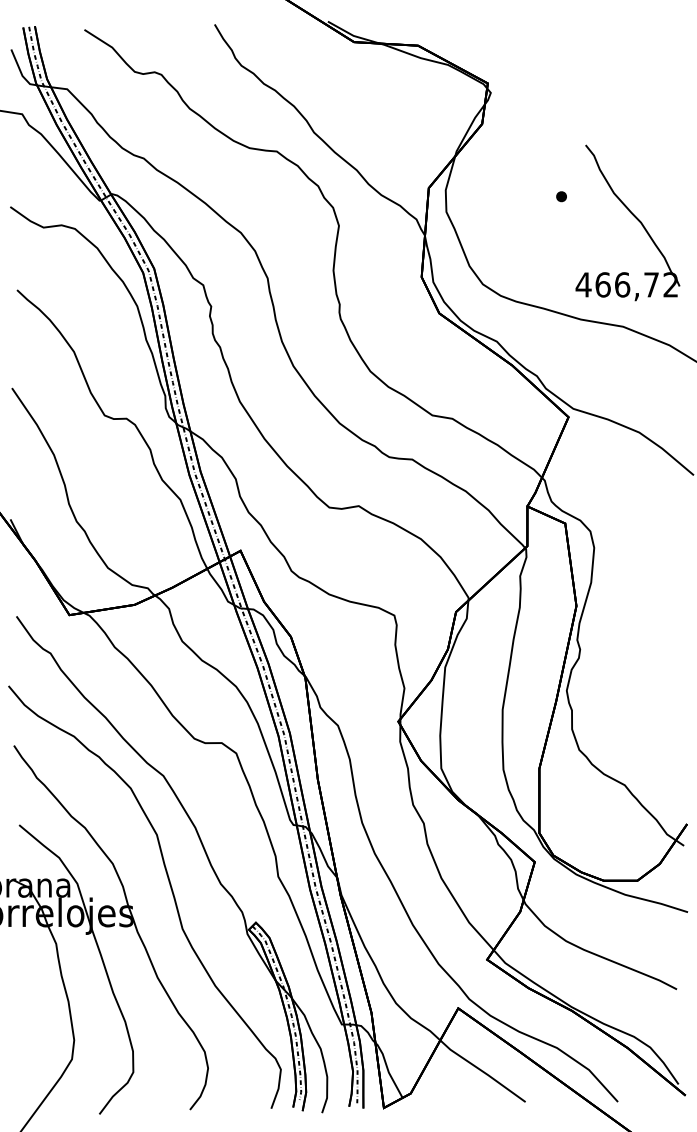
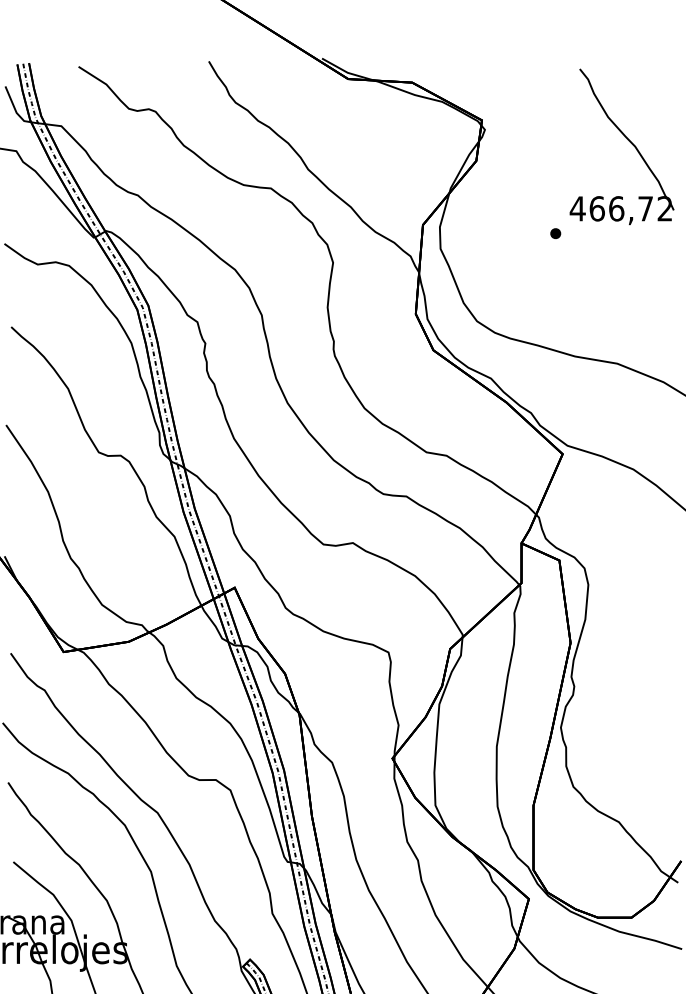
part: (633, 216) -> (627, 140), moved

